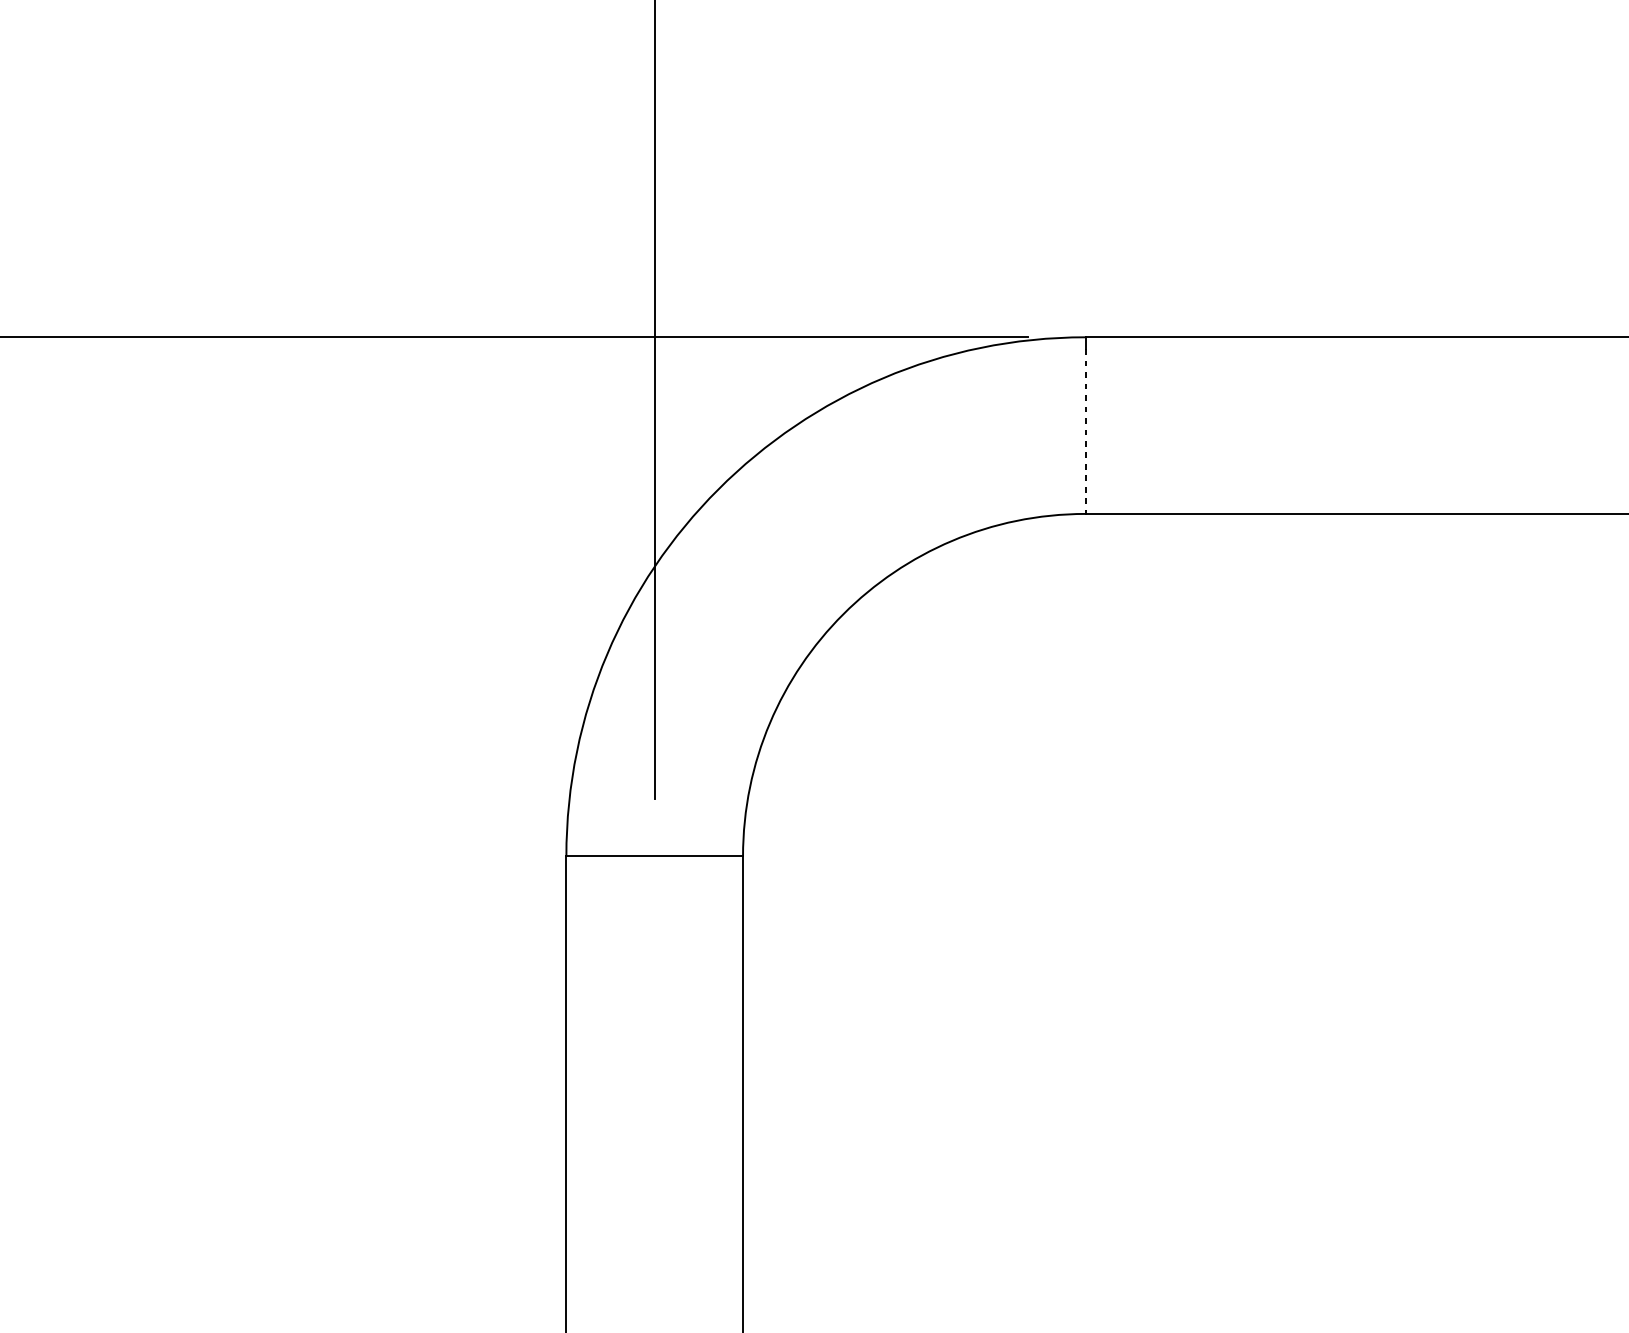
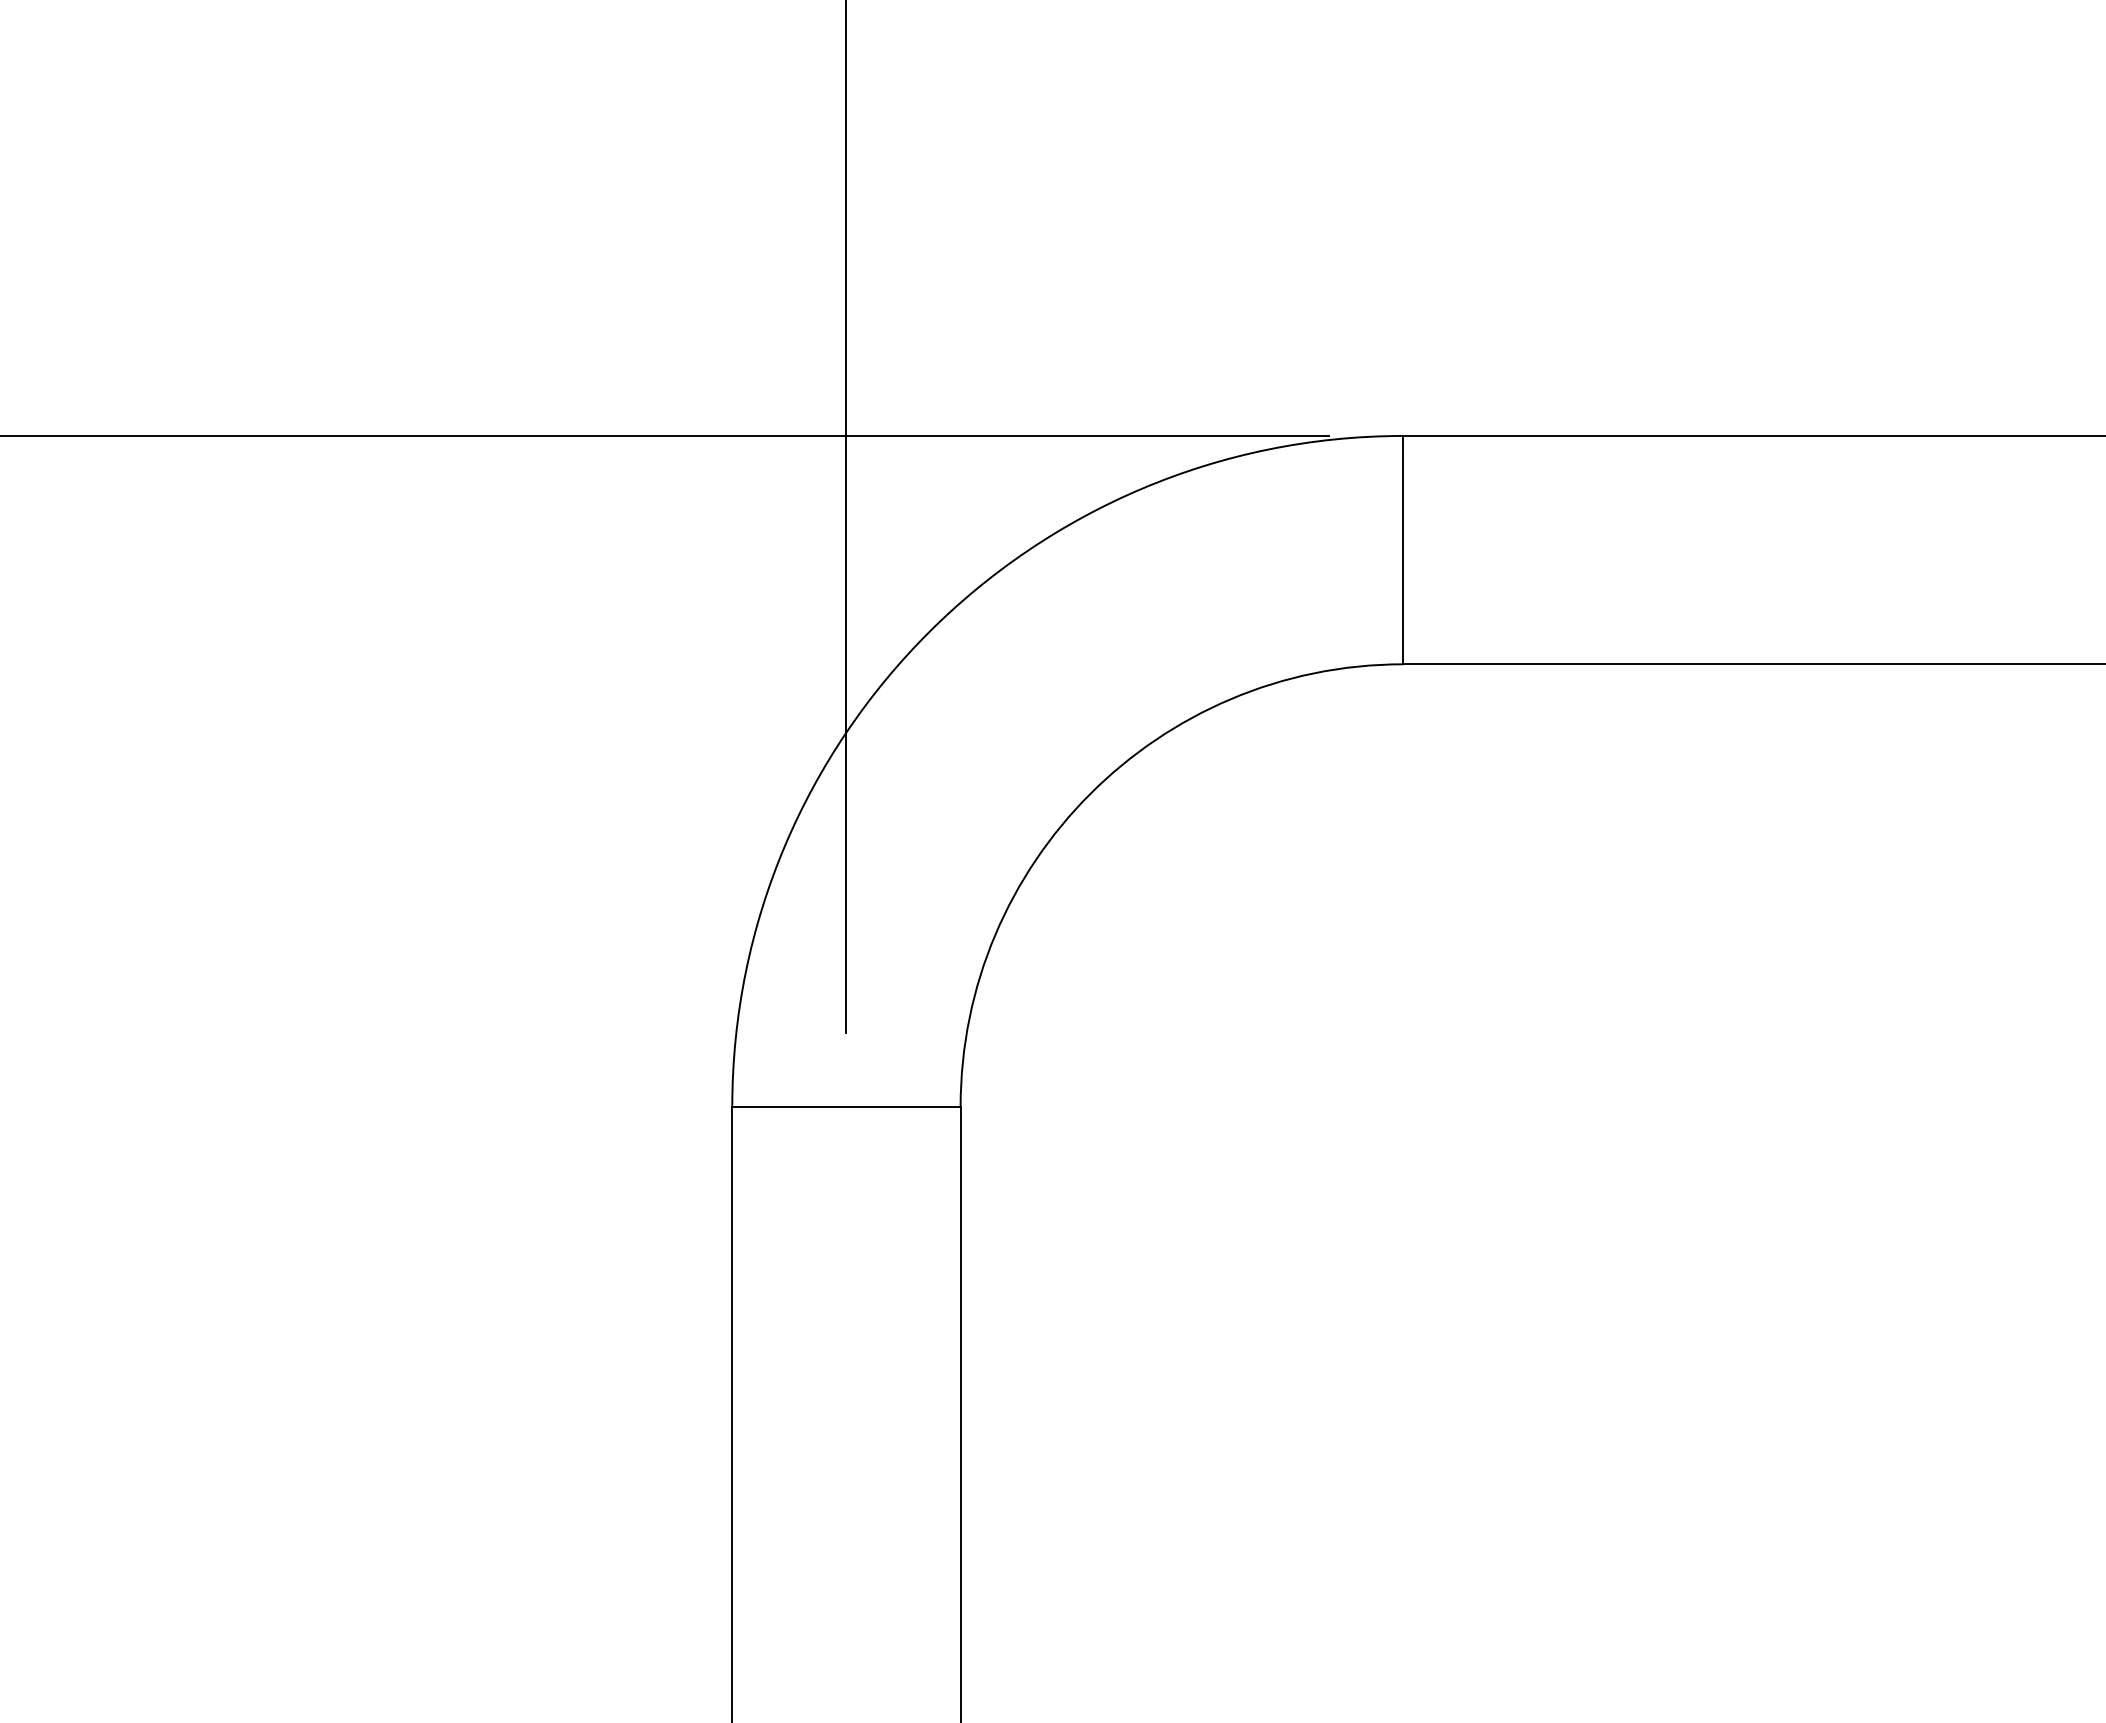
line: (1085, 429) -> (1403, 555), dashed -> solid

